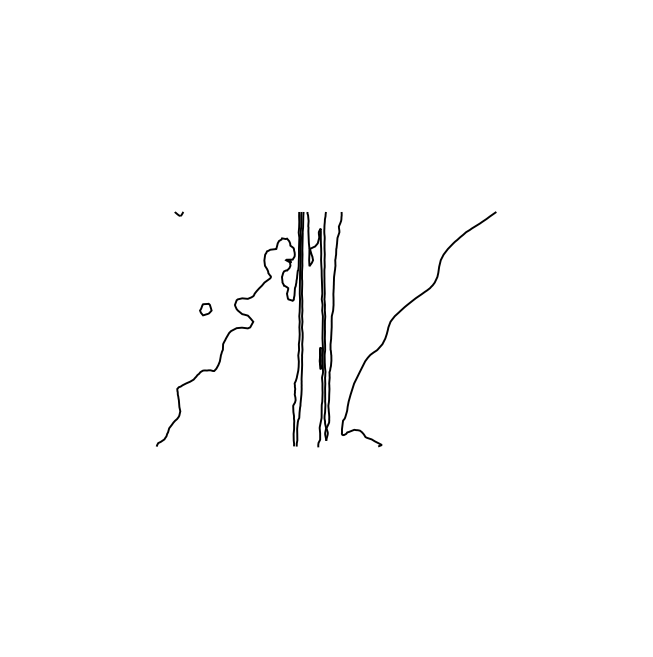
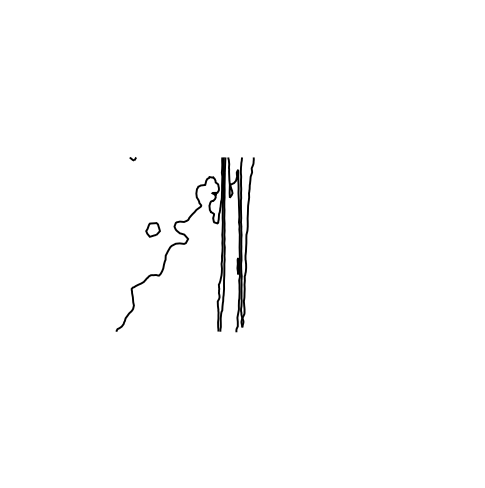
part: (205, 308) -> (152, 229), size x1.6
curve: (401, 311) -> (298, 231), removed

